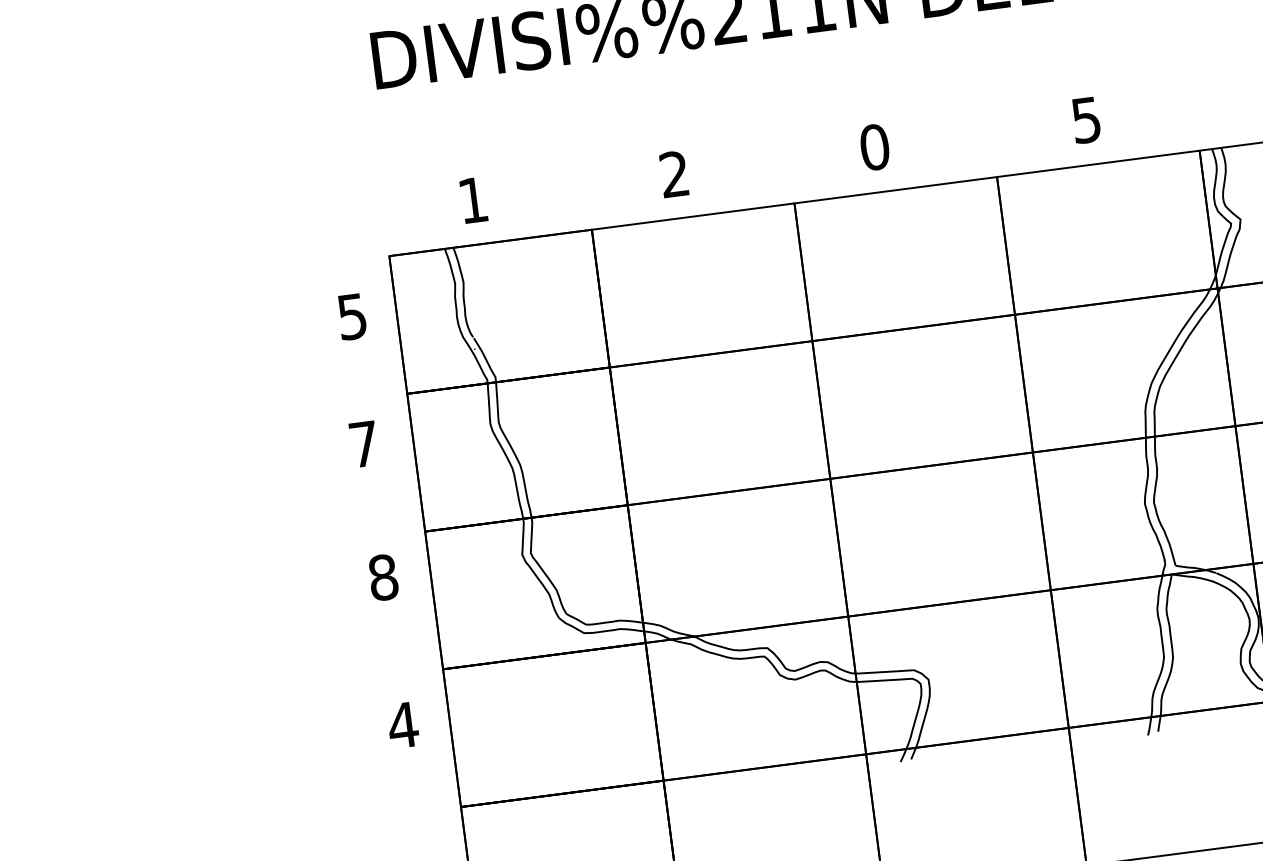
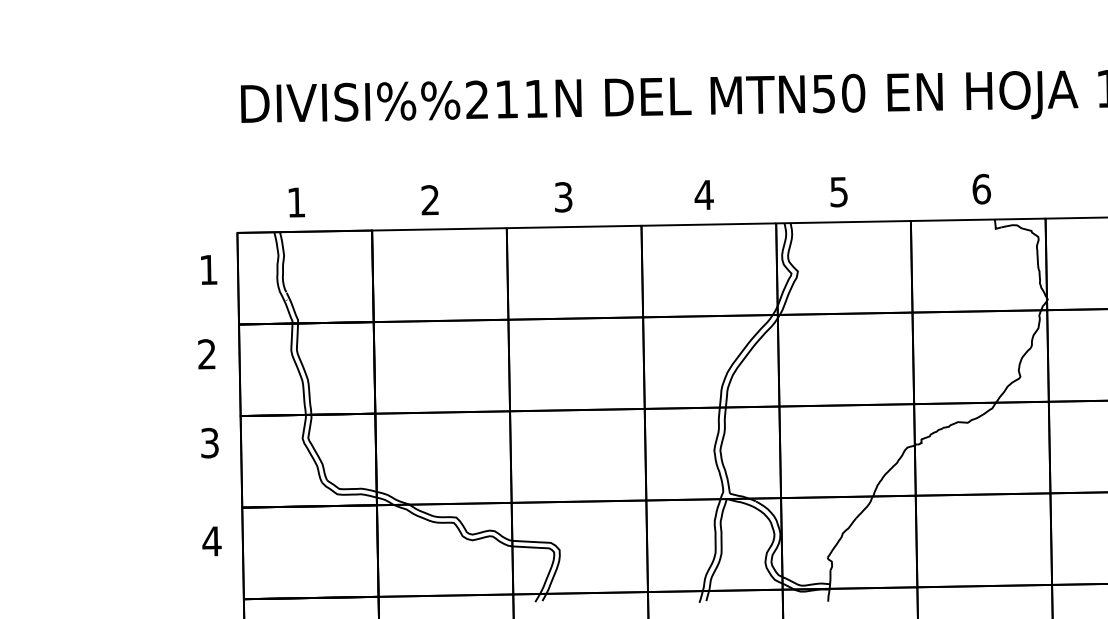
text: (1085, 120) -> (703, 195), 5 -> 4
text: (874, 147) -> (563, 197), 0 -> 3
text: (352, 317) -> (208, 270), 5 -> 1
text: (363, 444) -> (206, 354), 7 -> 2
text: (384, 578) -> (210, 443), 8 -> 3

